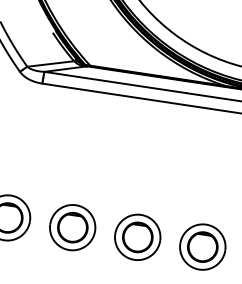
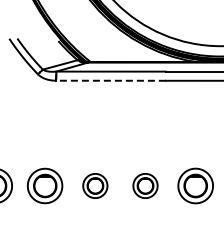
line: (112, 93) -> (110, 80), solid -> dashed
part: (73, 227) -> (95, 185), size x0.7
part: (137, 236) -> (145, 185), size x0.7

